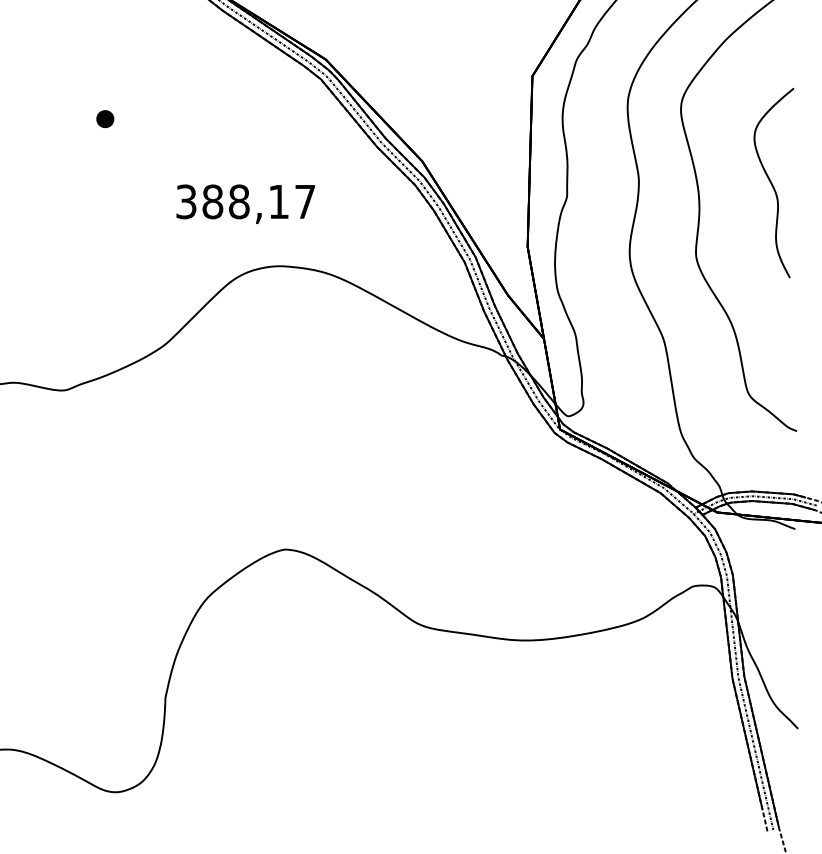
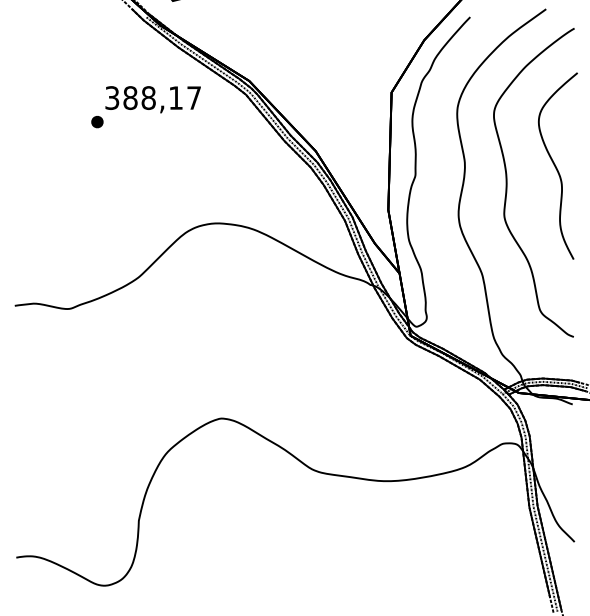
part: (773, 182) -> (557, 165), size x1.43
text: (244, 203) -> (152, 99), moved

